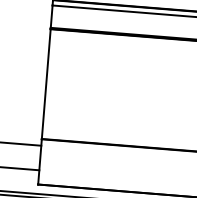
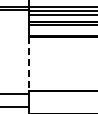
line: (46, 85) -> (29, 64), solid -> dashed

